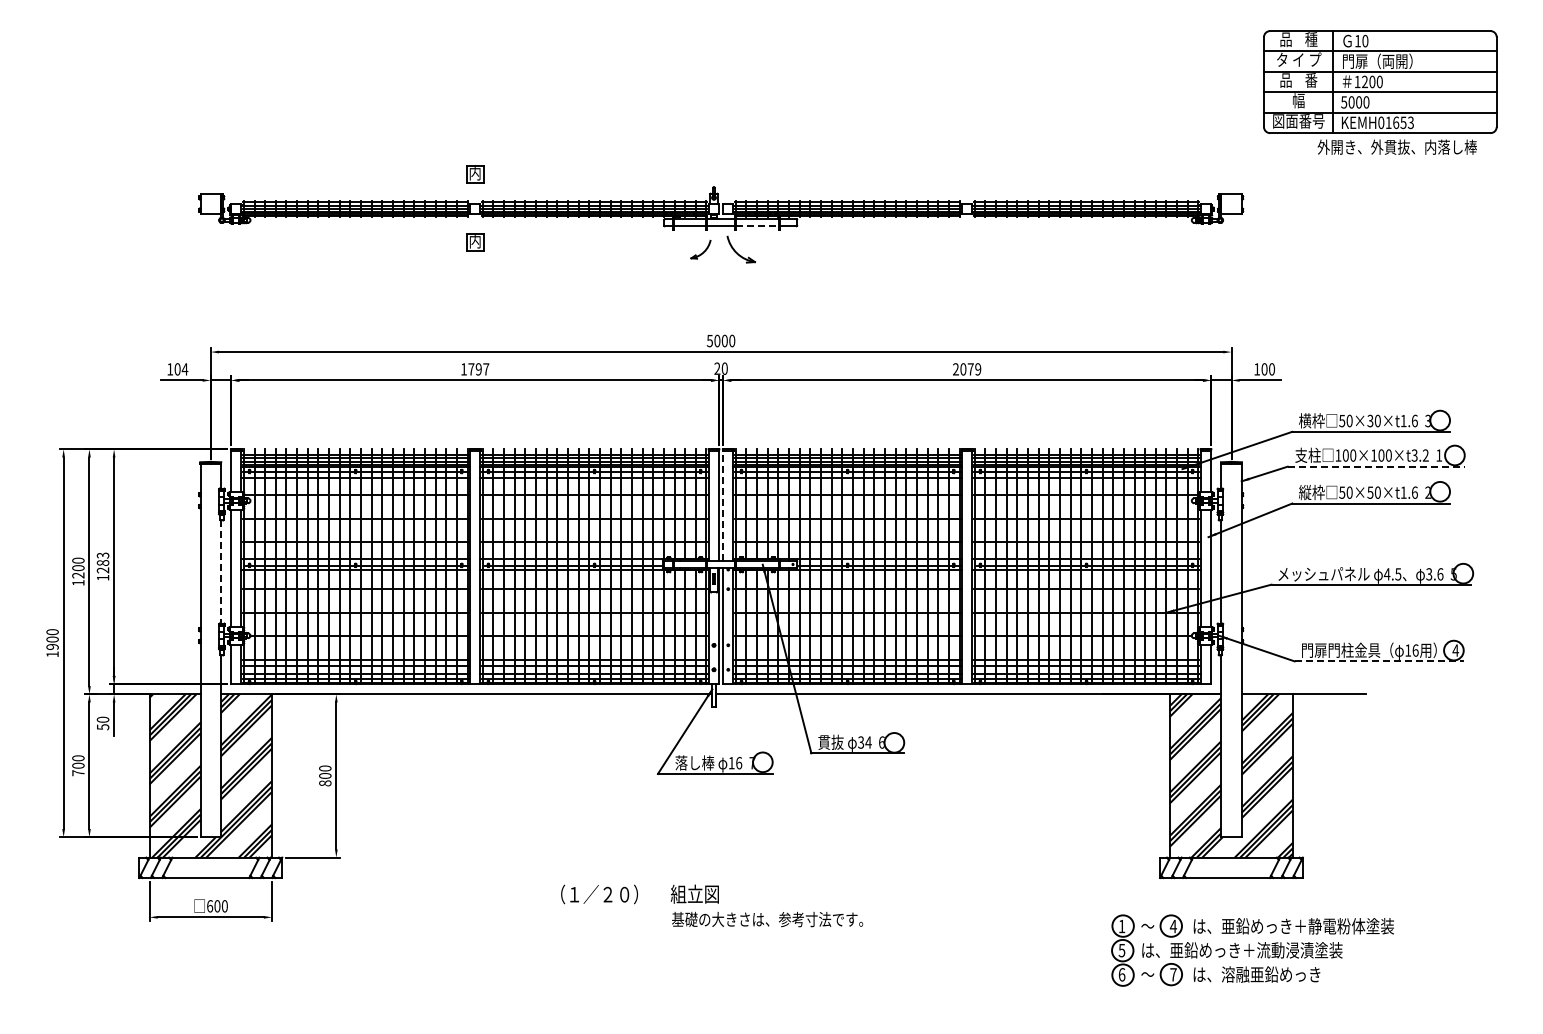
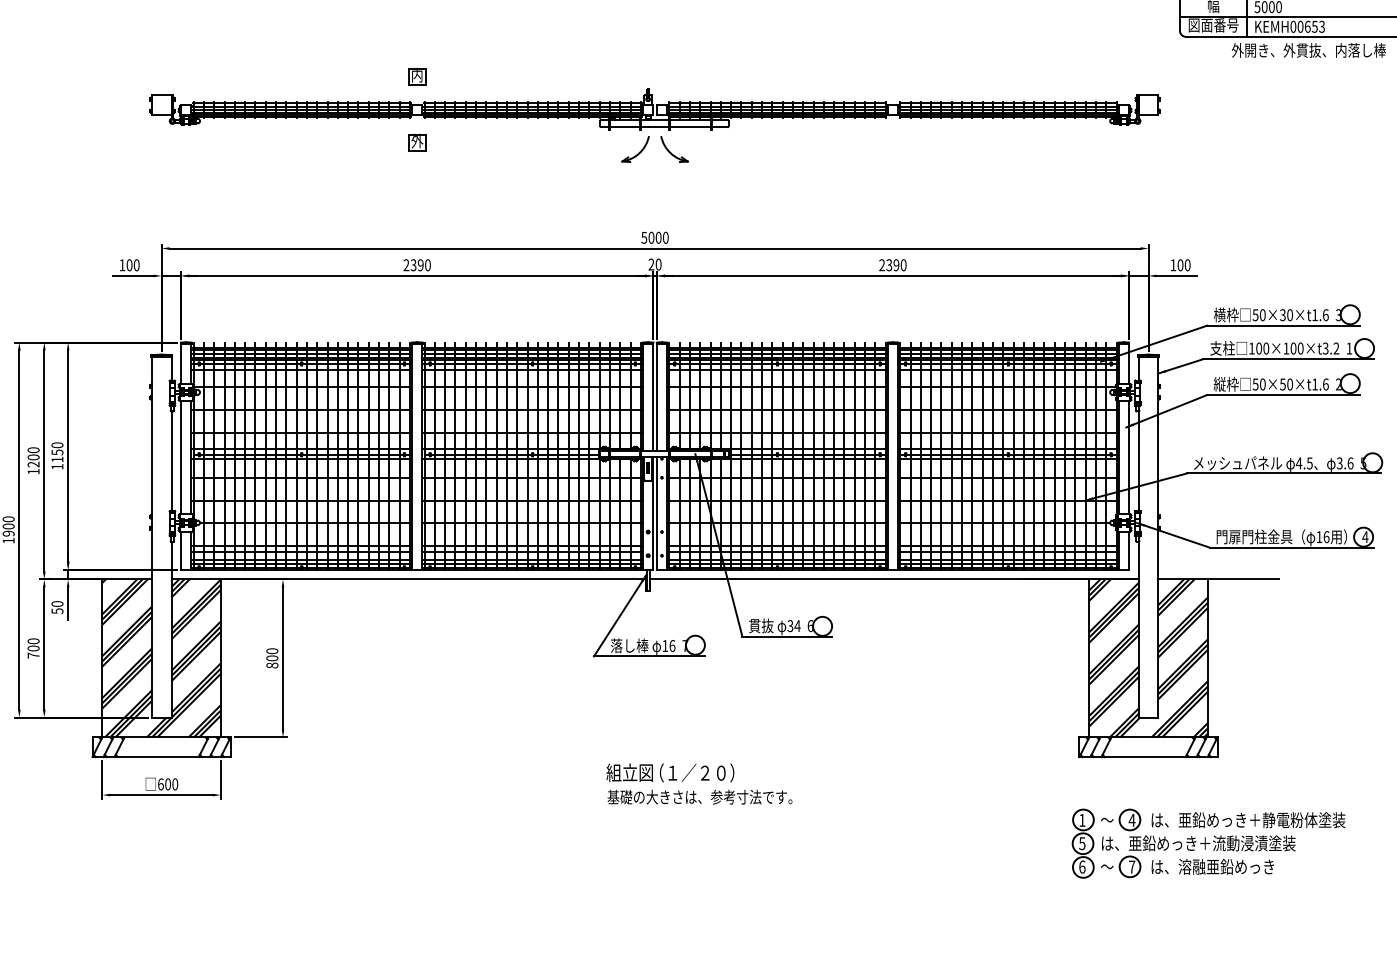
text: (1388, 122) -> (1300, 26), KEMH01653 -> KEMH00653
line: (757, 226) -> (690, 127), dashed -> solid
text: (475, 241) -> (417, 141), 内 -> 外
part: (700, 249) -> (635, 149), size x1.43
text: (184, 369) -> (136, 265), 104 -> 100
text: (475, 369) -> (417, 265), 1797 -> 2390
text: (970, 369) -> (896, 265), 2079 -> 2390
line: (1376, 466) -> (1288, 359), dashed -> solid
line: (723, 505) -> (657, 396), dashed -> solid
text: (102, 562) -> (56, 451), 1283 -> 1150
line: (221, 572) -> (171, 461), dashed -> solid
line: (1379, 661) -> (1291, 547), dashed -> solid
text: (599, 894) -> (697, 772), moved
part: (1252, 950) -> (1208, 843), moved

